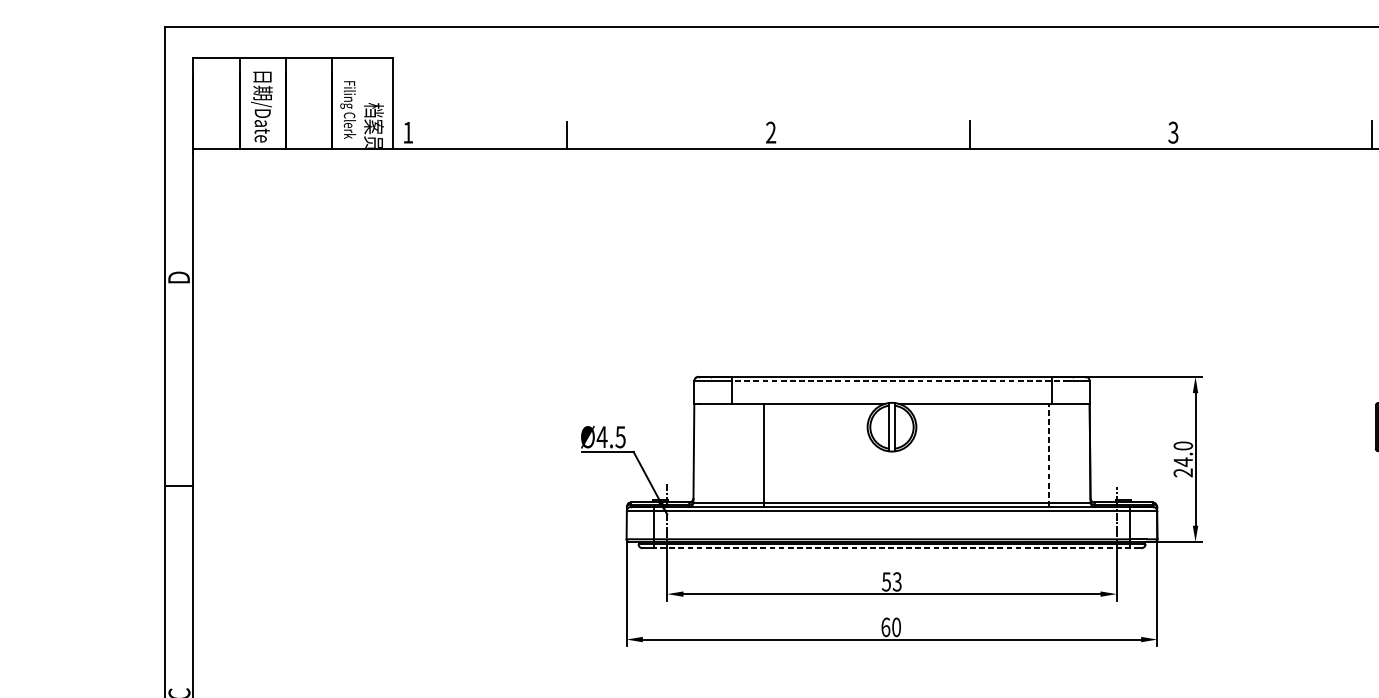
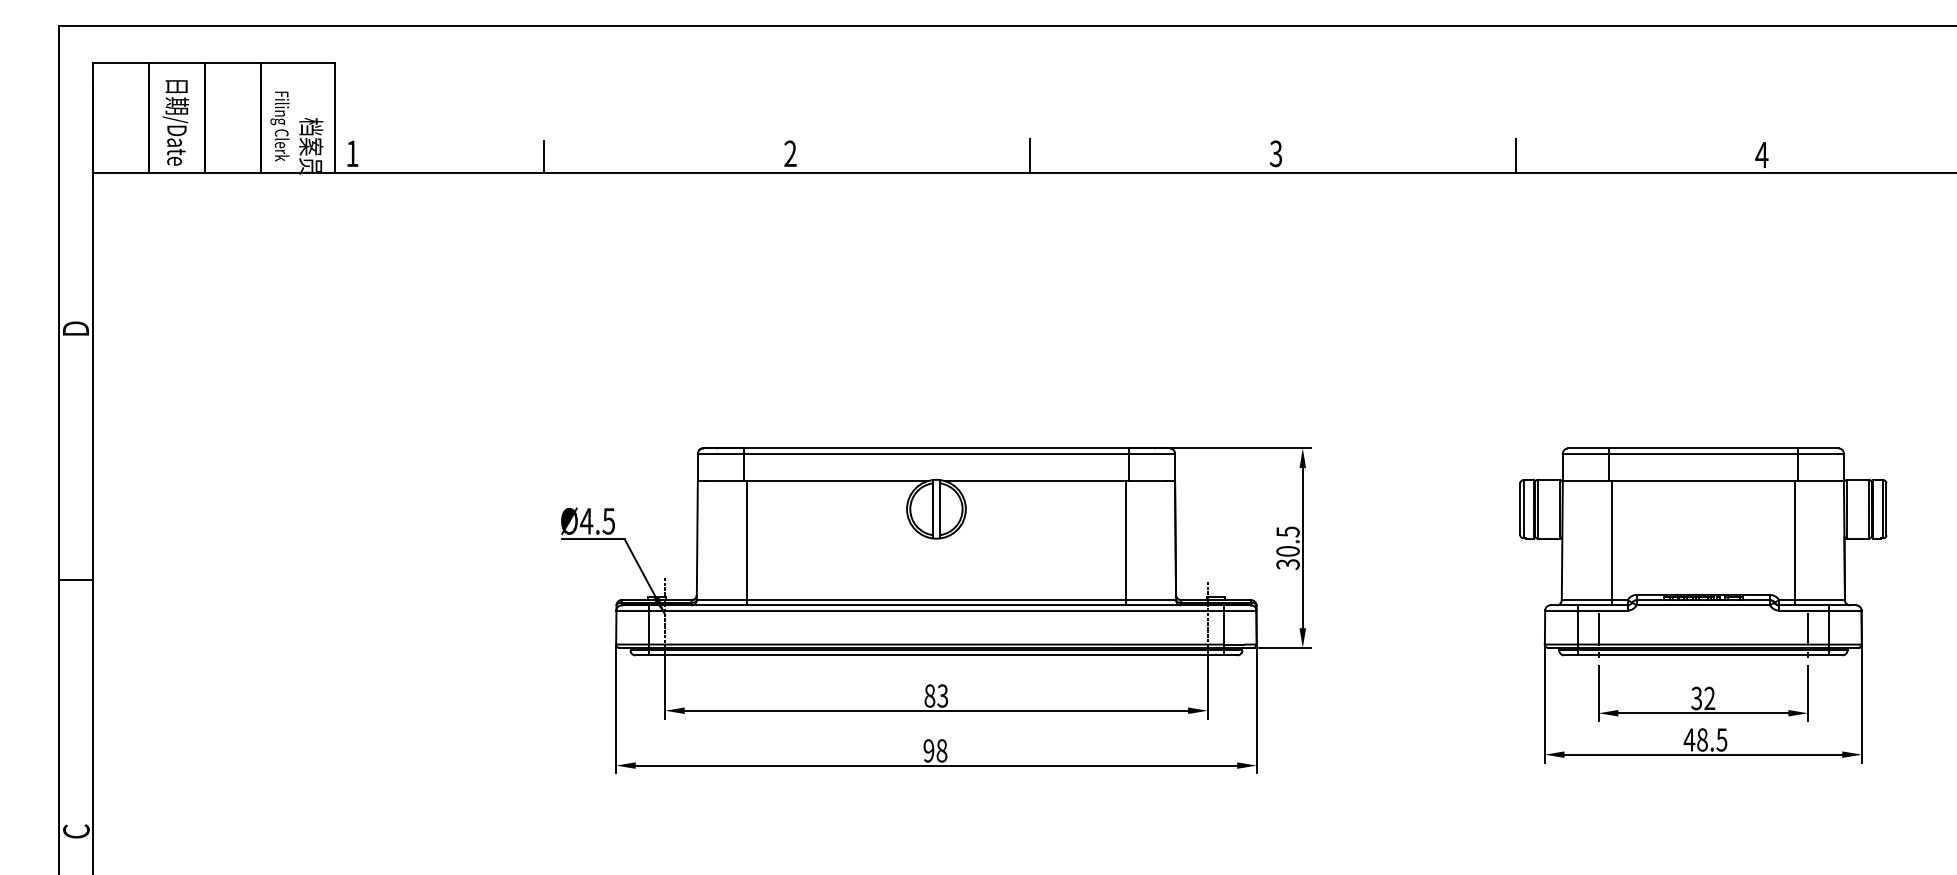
line: (900, 380) -> (946, 453), dashed -> solid
line: (1049, 454) -> (1126, 542), dashed -> solid
line: (763, 455) -> (746, 543), moved
text: (1182, 458) -> (1287, 547), 24.0 -> 30.5
line: (896, 548) -> (941, 655), dashed -> solid
text: (886, 581) -> (929, 695), 53 -> 83
text: (891, 627) -> (935, 750), 60 -> 98

